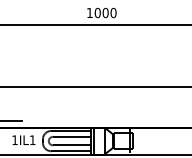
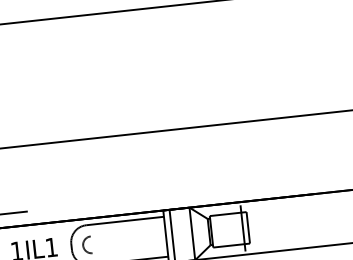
line: (72, 136) -> (128, 231), removed
line: (72, 145) -> (130, 249), removed

